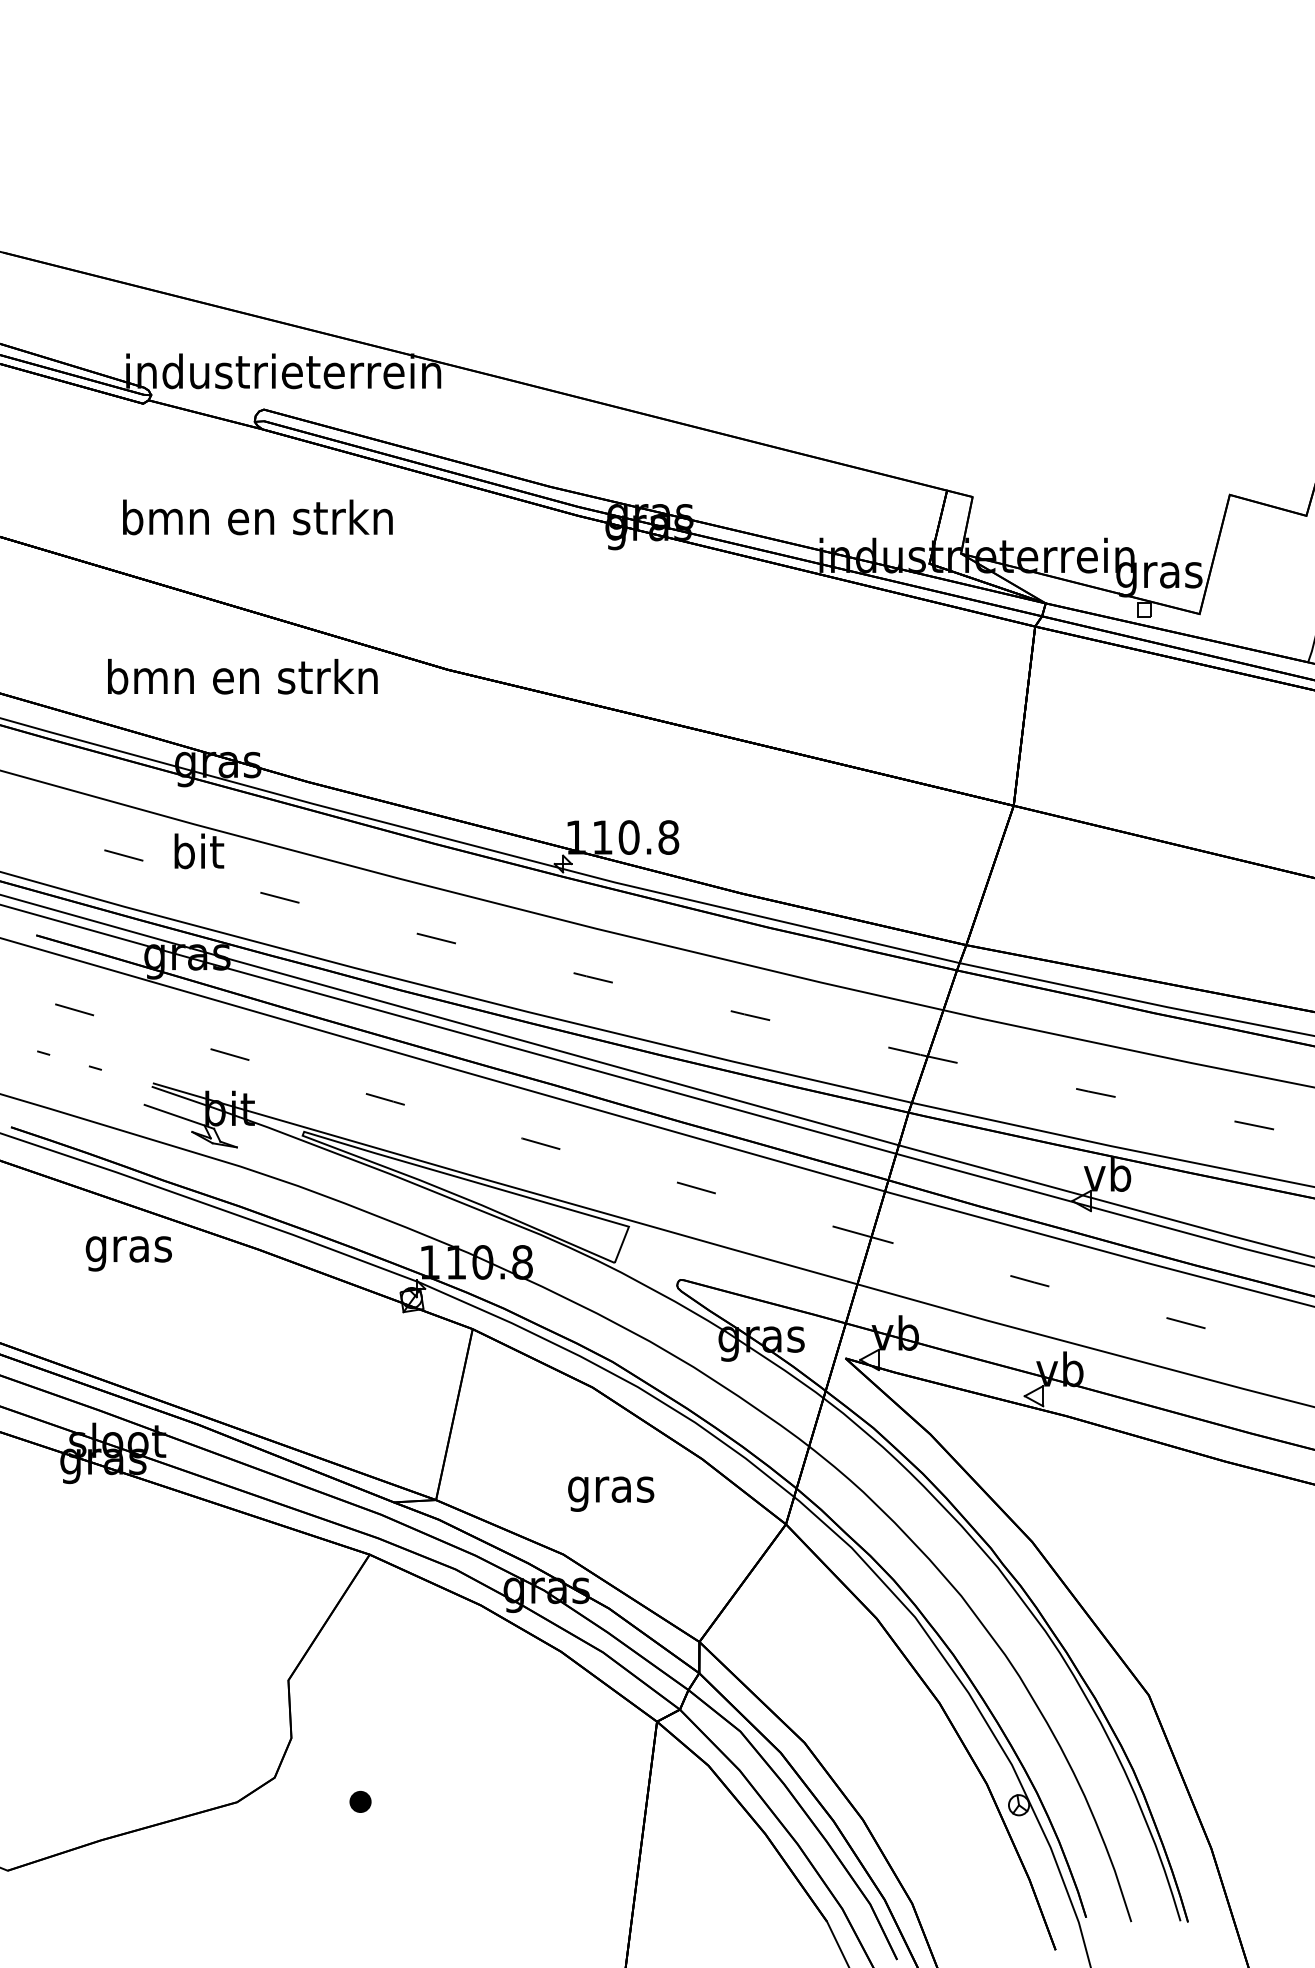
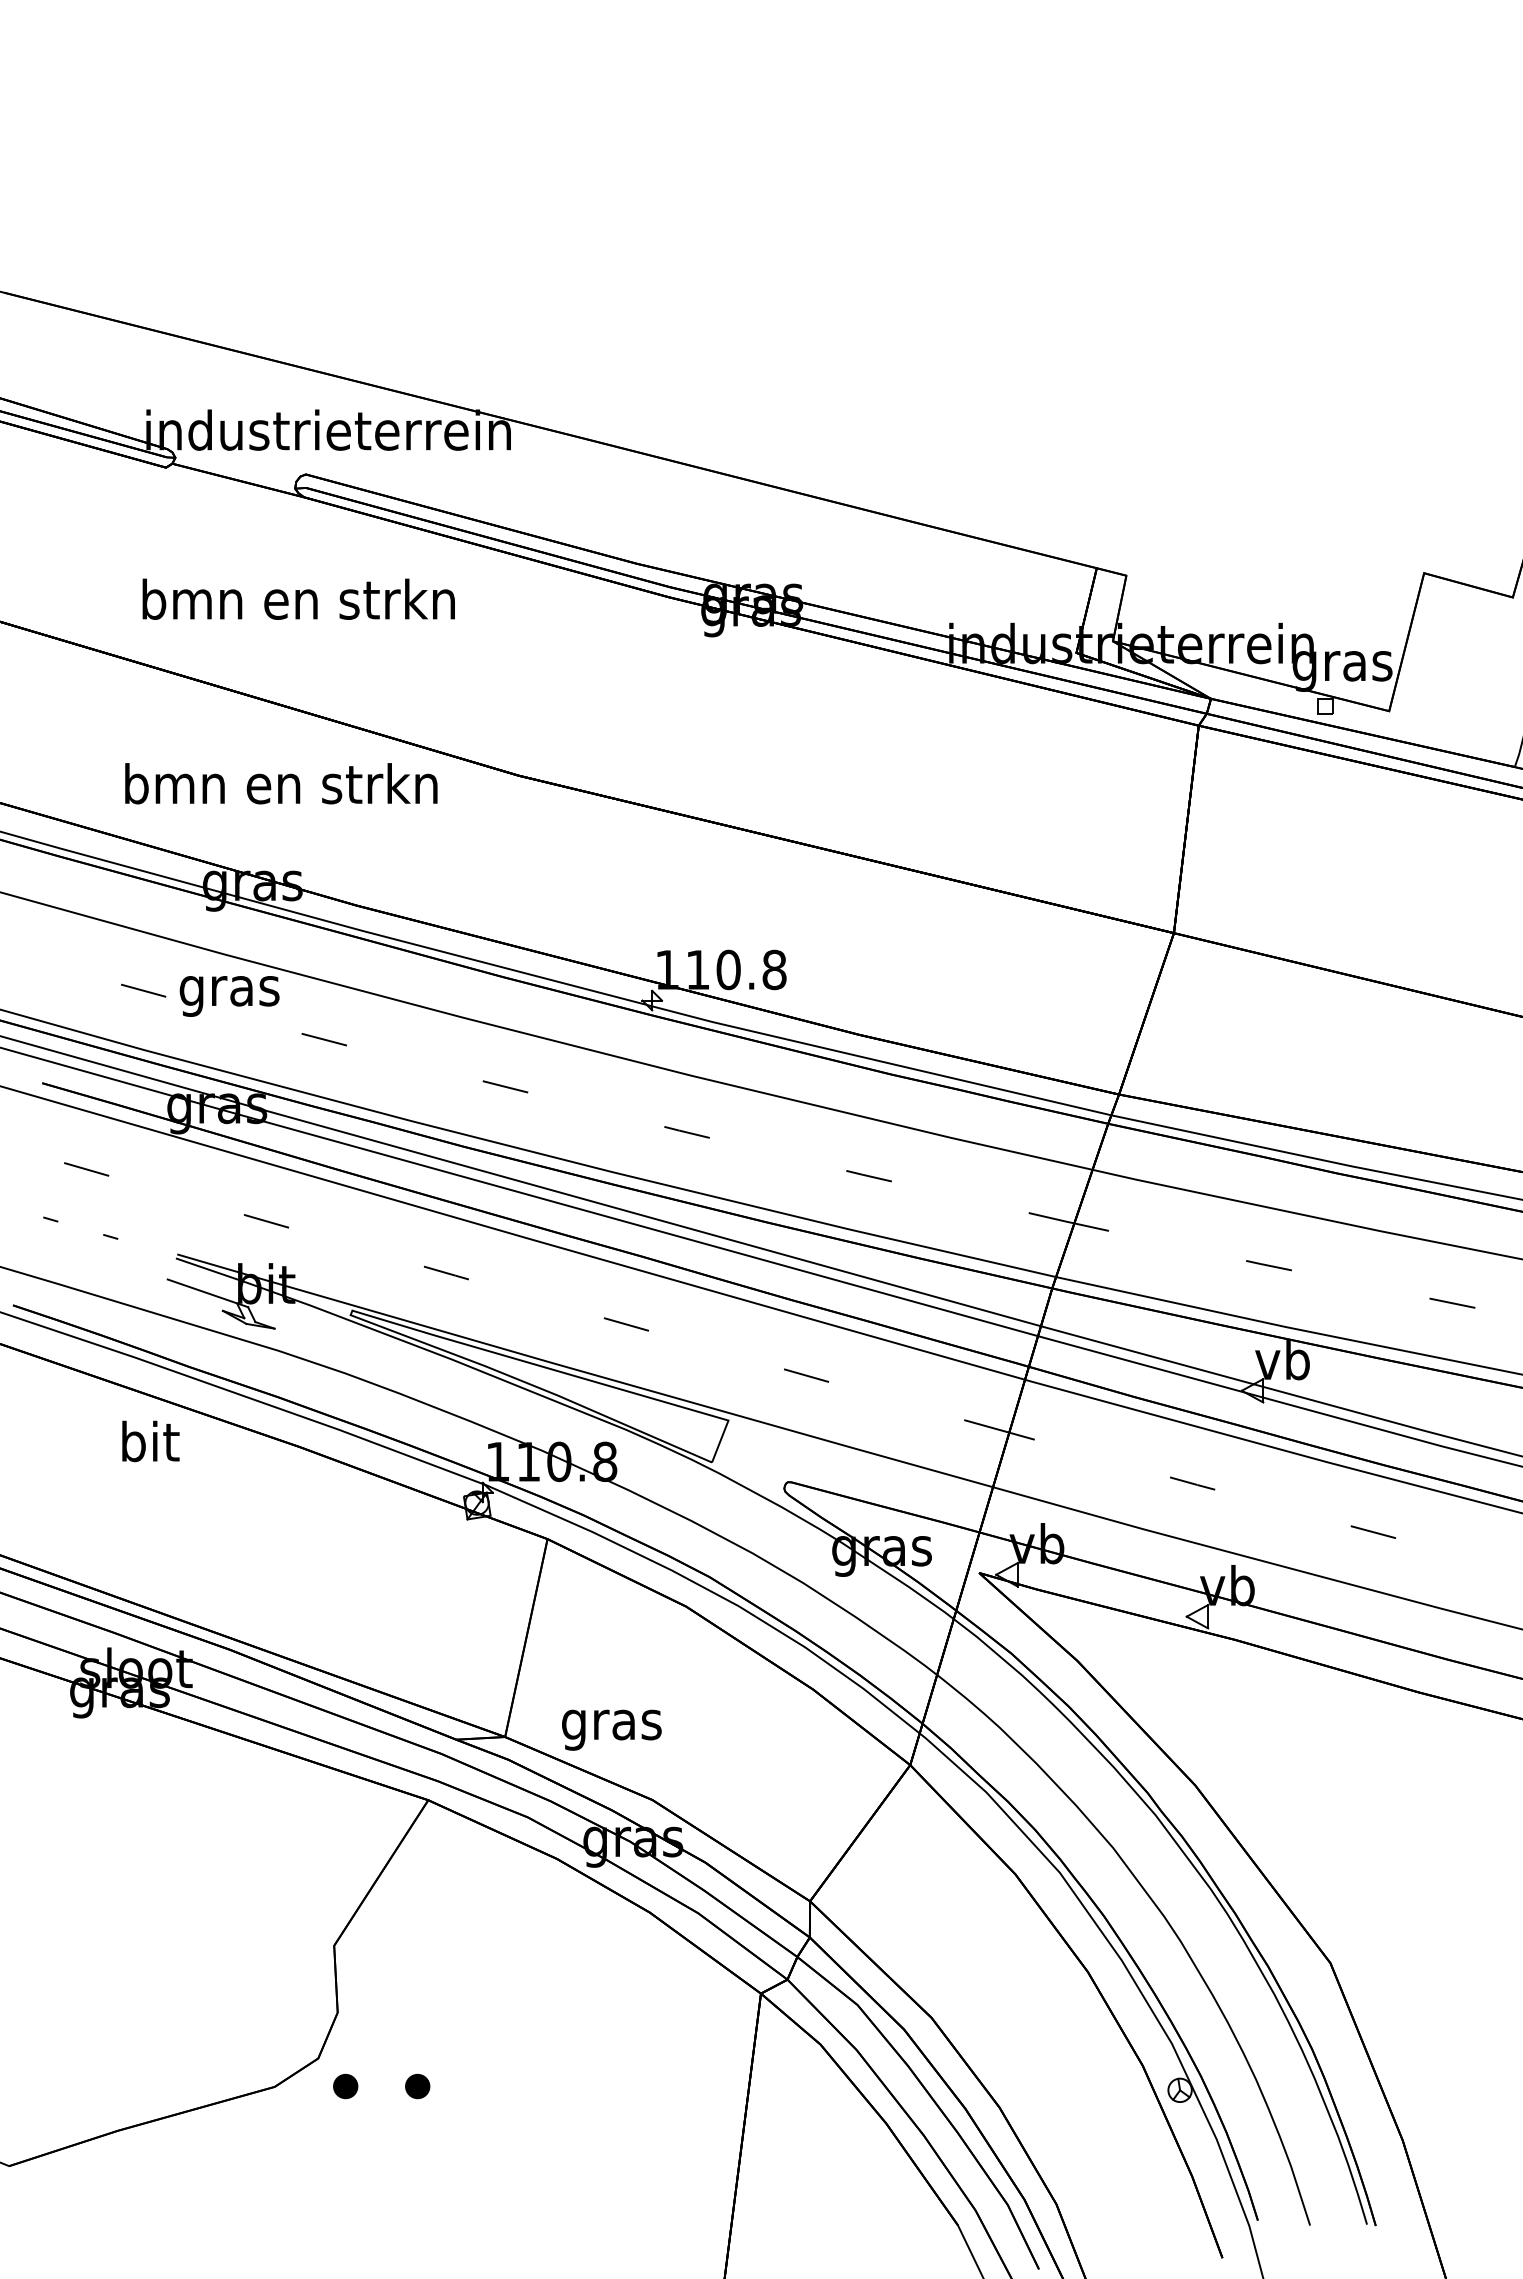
text: (198, 855) -> (229, 990), bit -> gras
text: (128, 1249) -> (149, 1446), gras -> bit
text: (610, 1493) -> (611, 1729), moved
part: (298, 1801) -> (345, 2086), added

